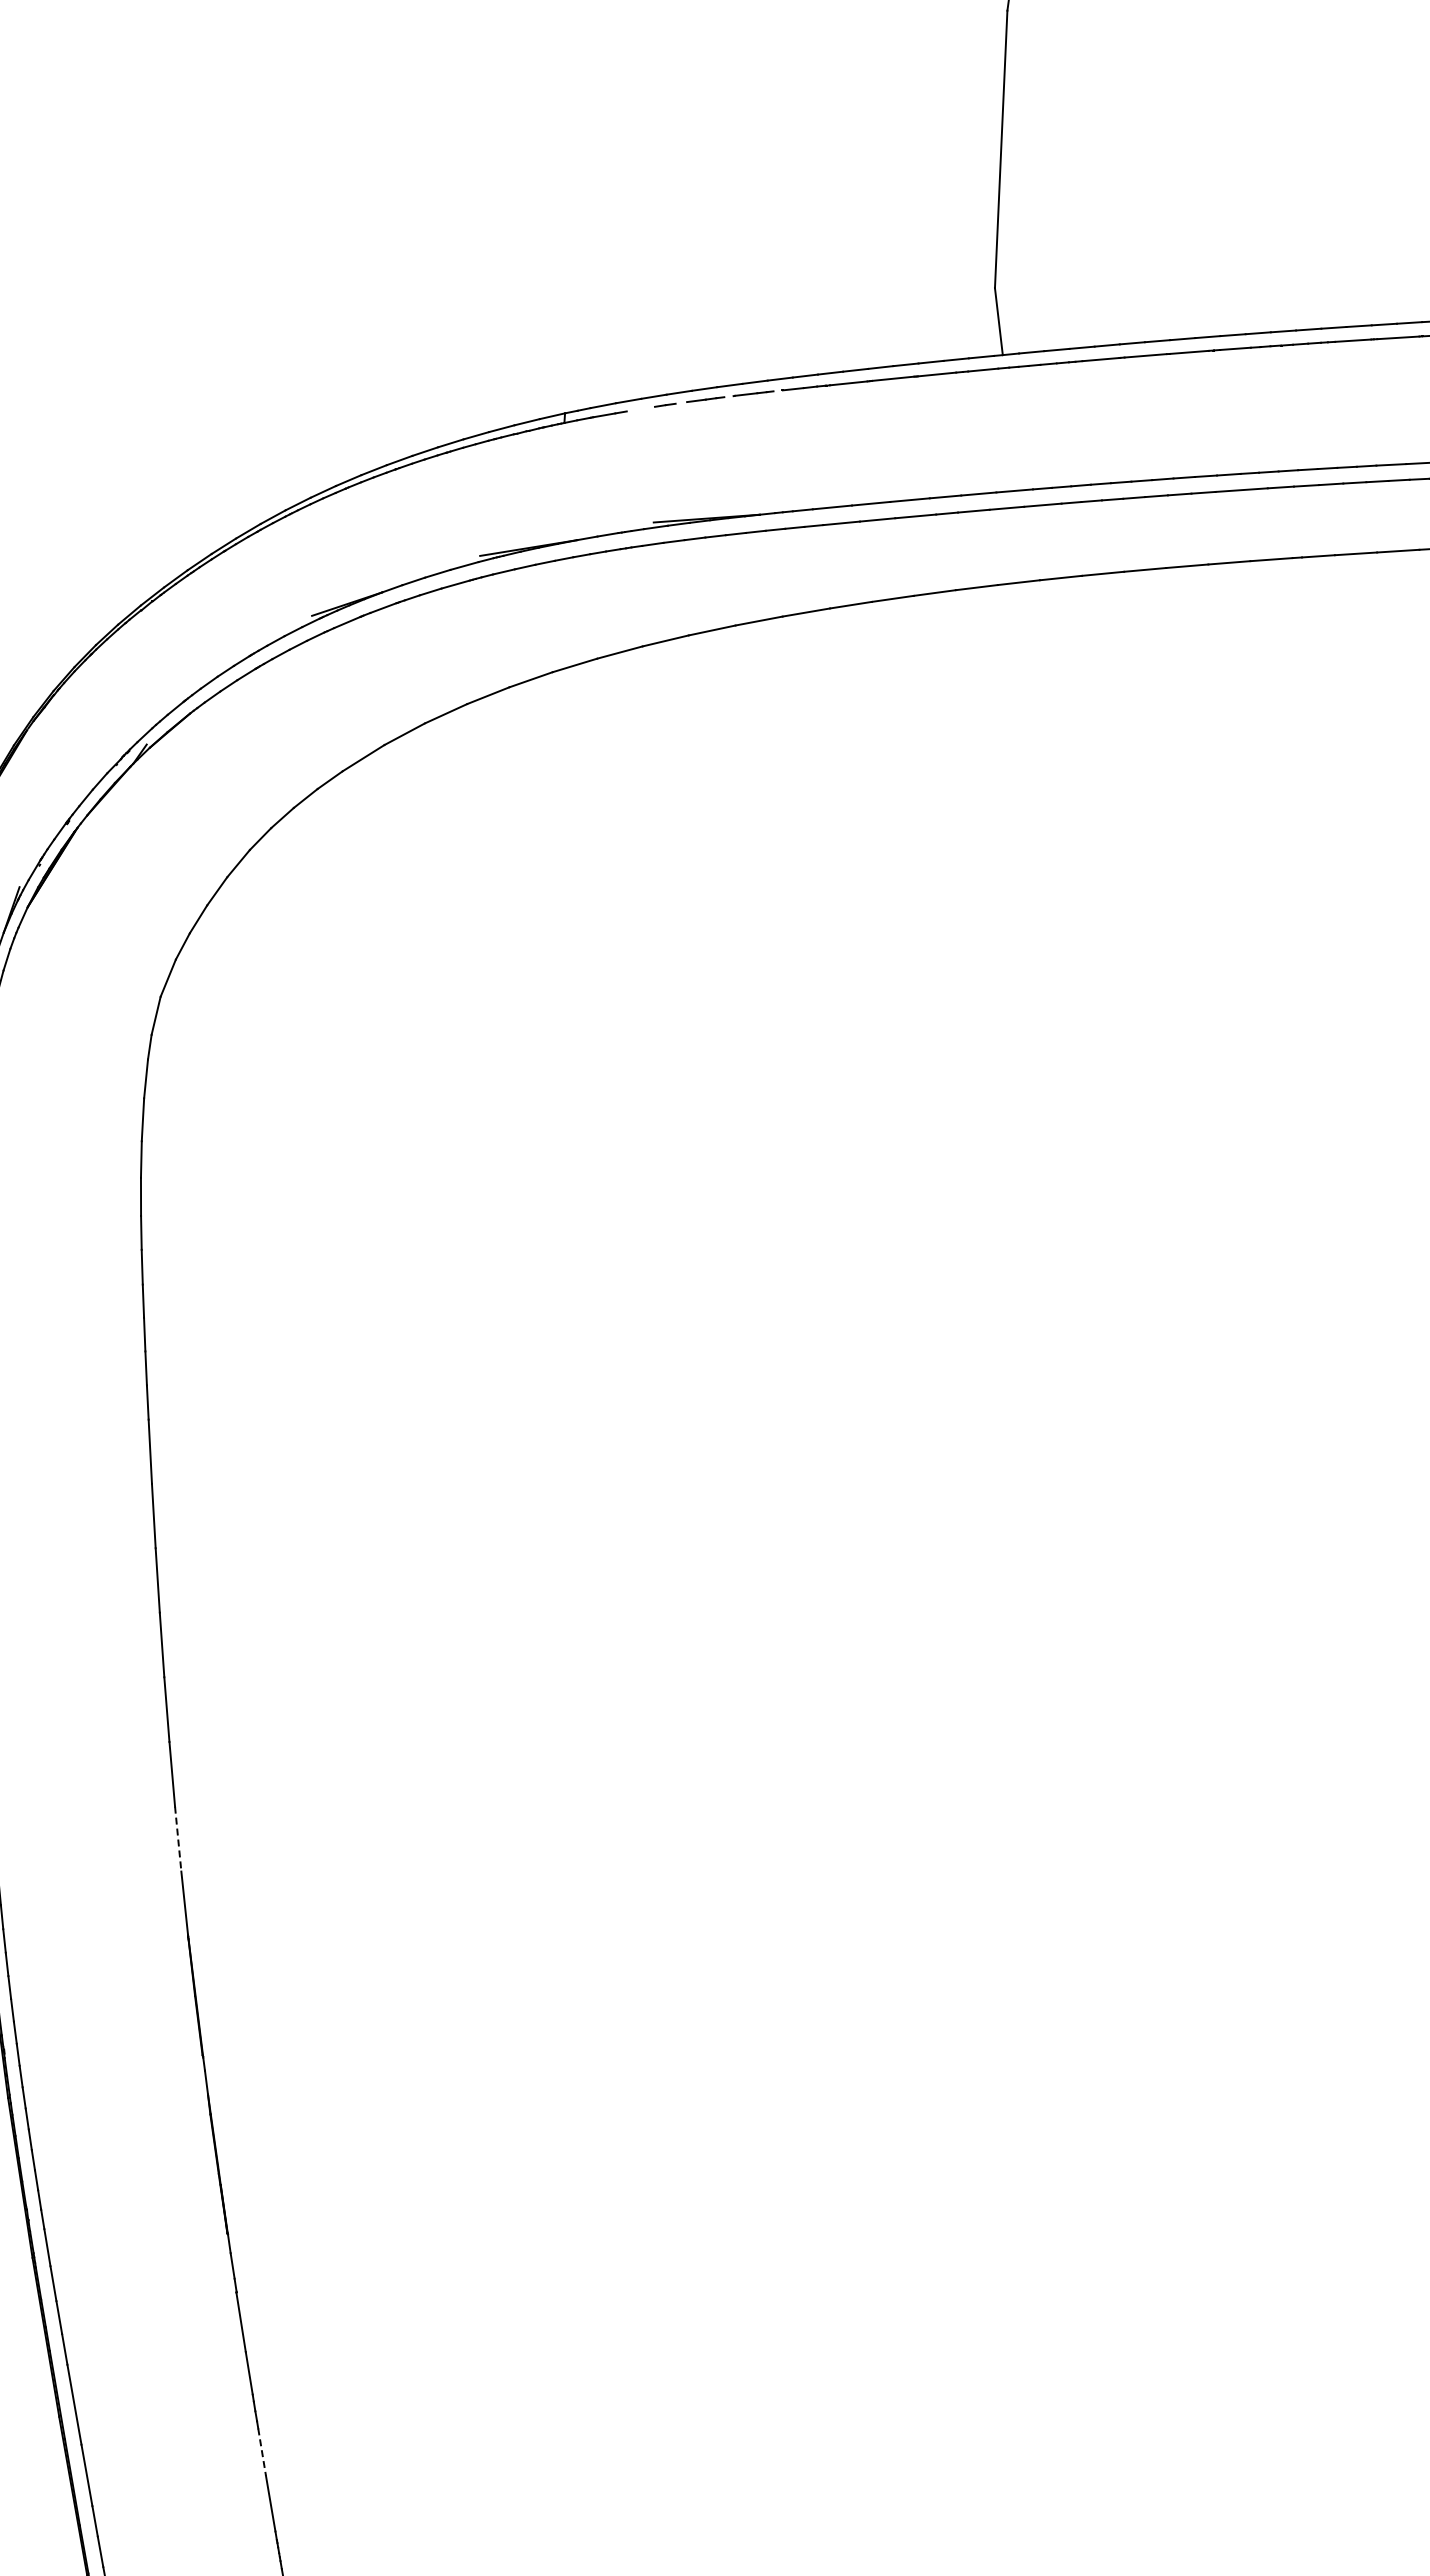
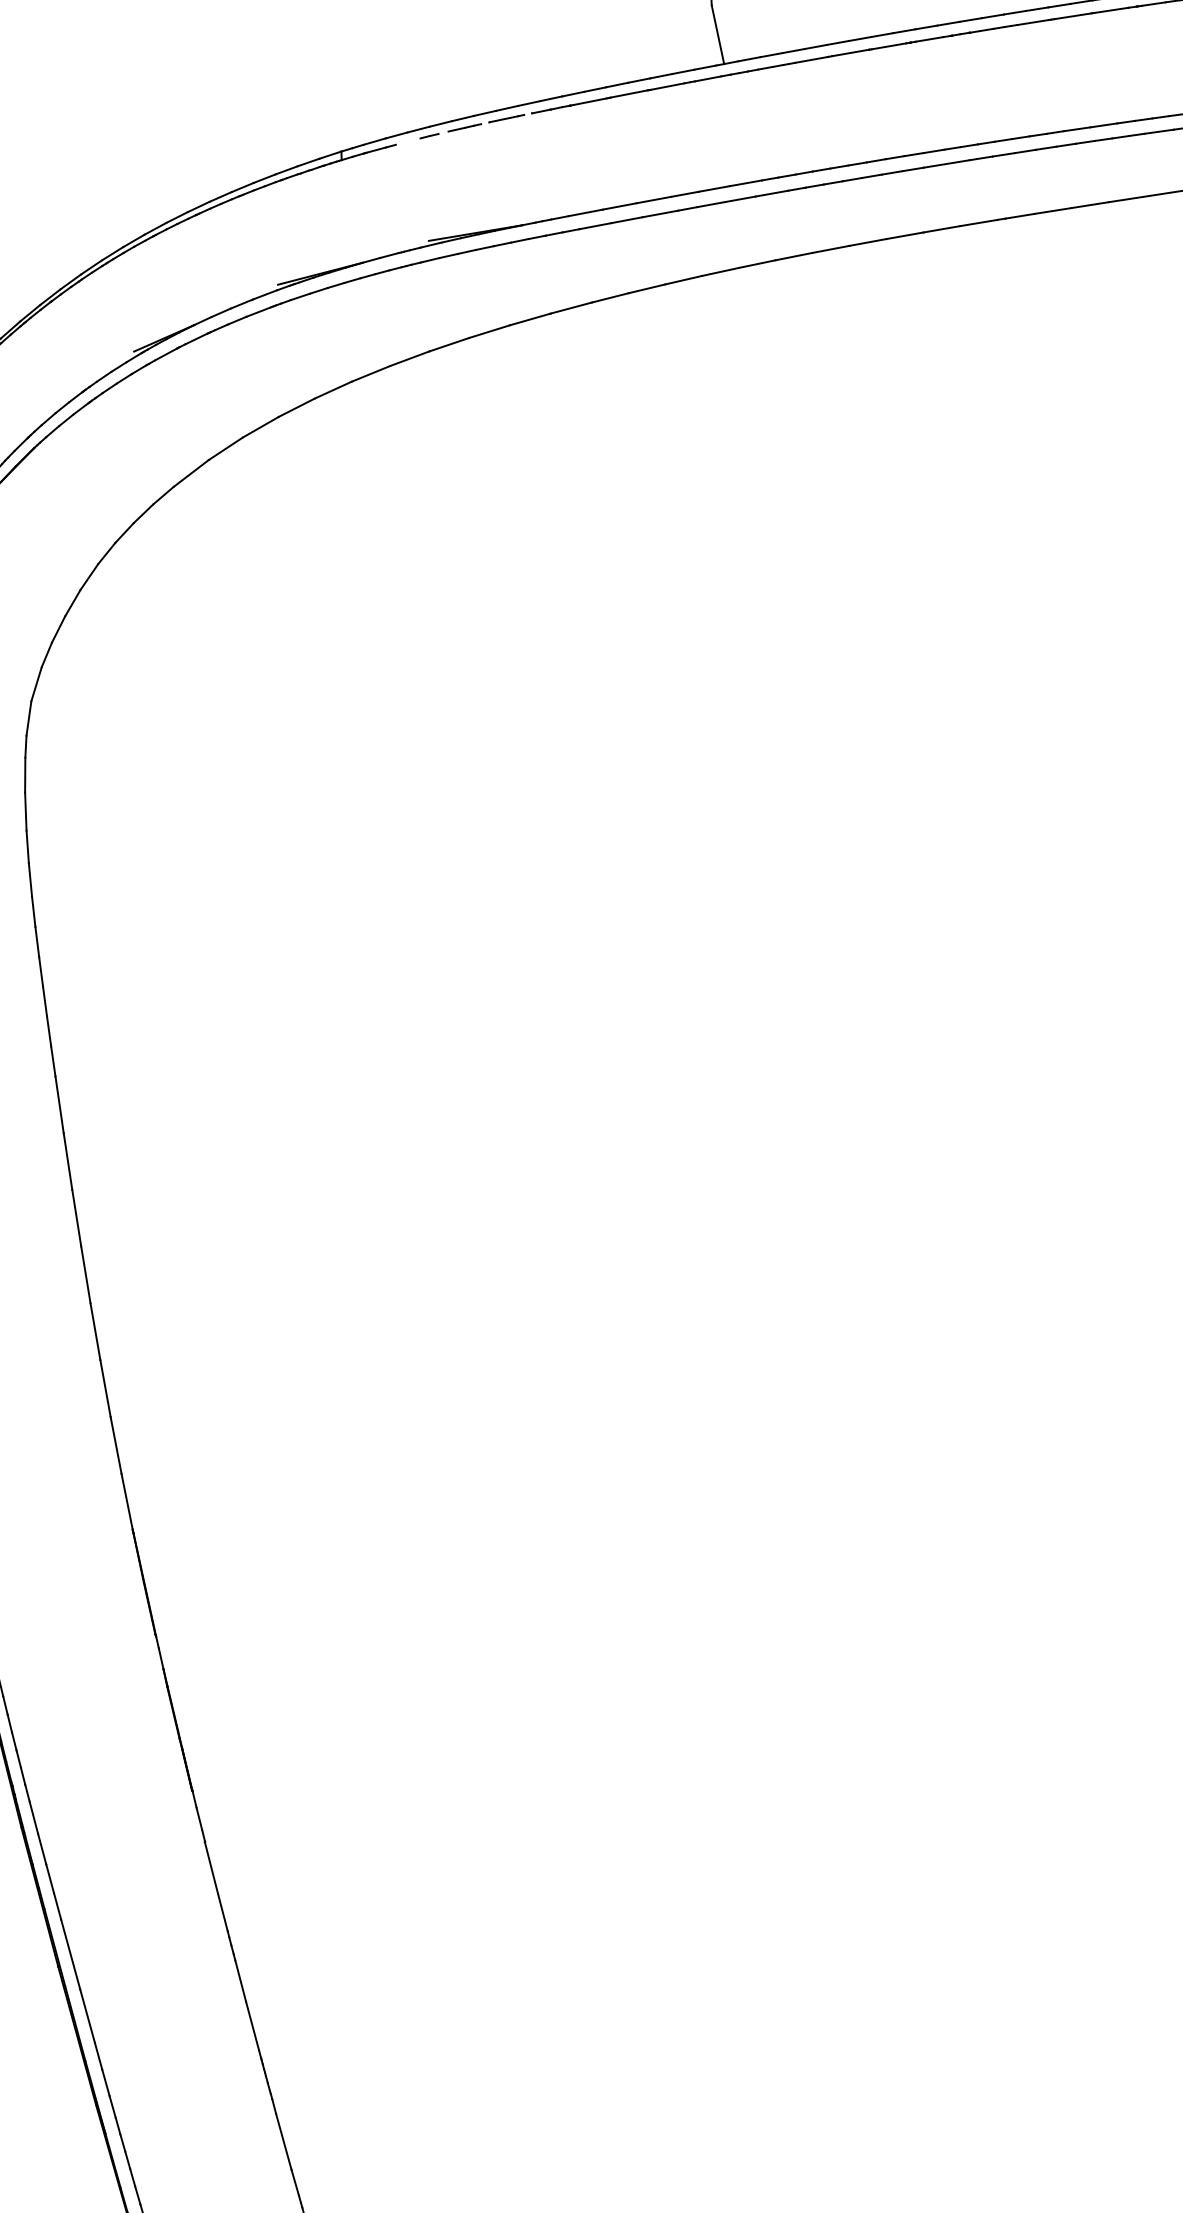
line: (178, 1839) -> (116, 1445), dashed -> solid
line: (262, 2452) -> (241, 1981), dashed -> solid

